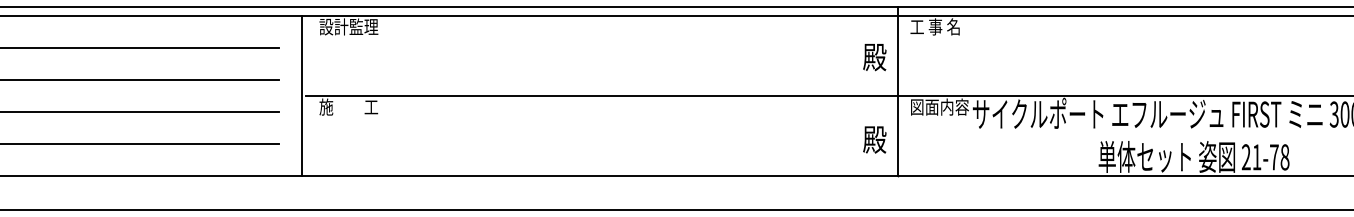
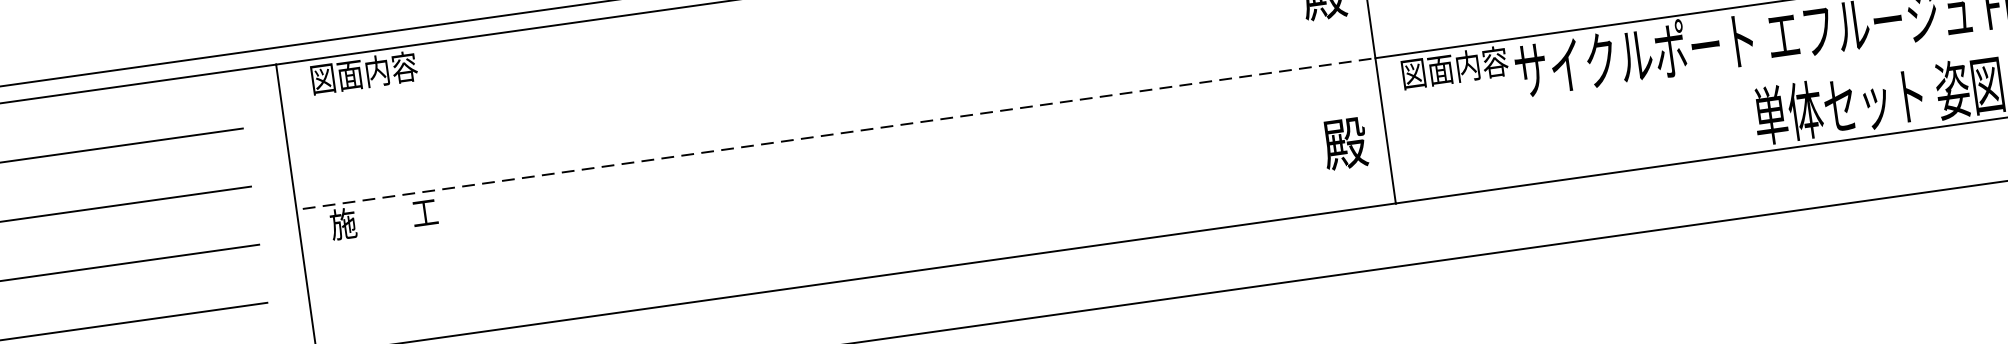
text: (348, 26) -> (363, 72), 設計監理 -> 図面内容
line: (602, 95) -> (840, 132), solid -> dashed

